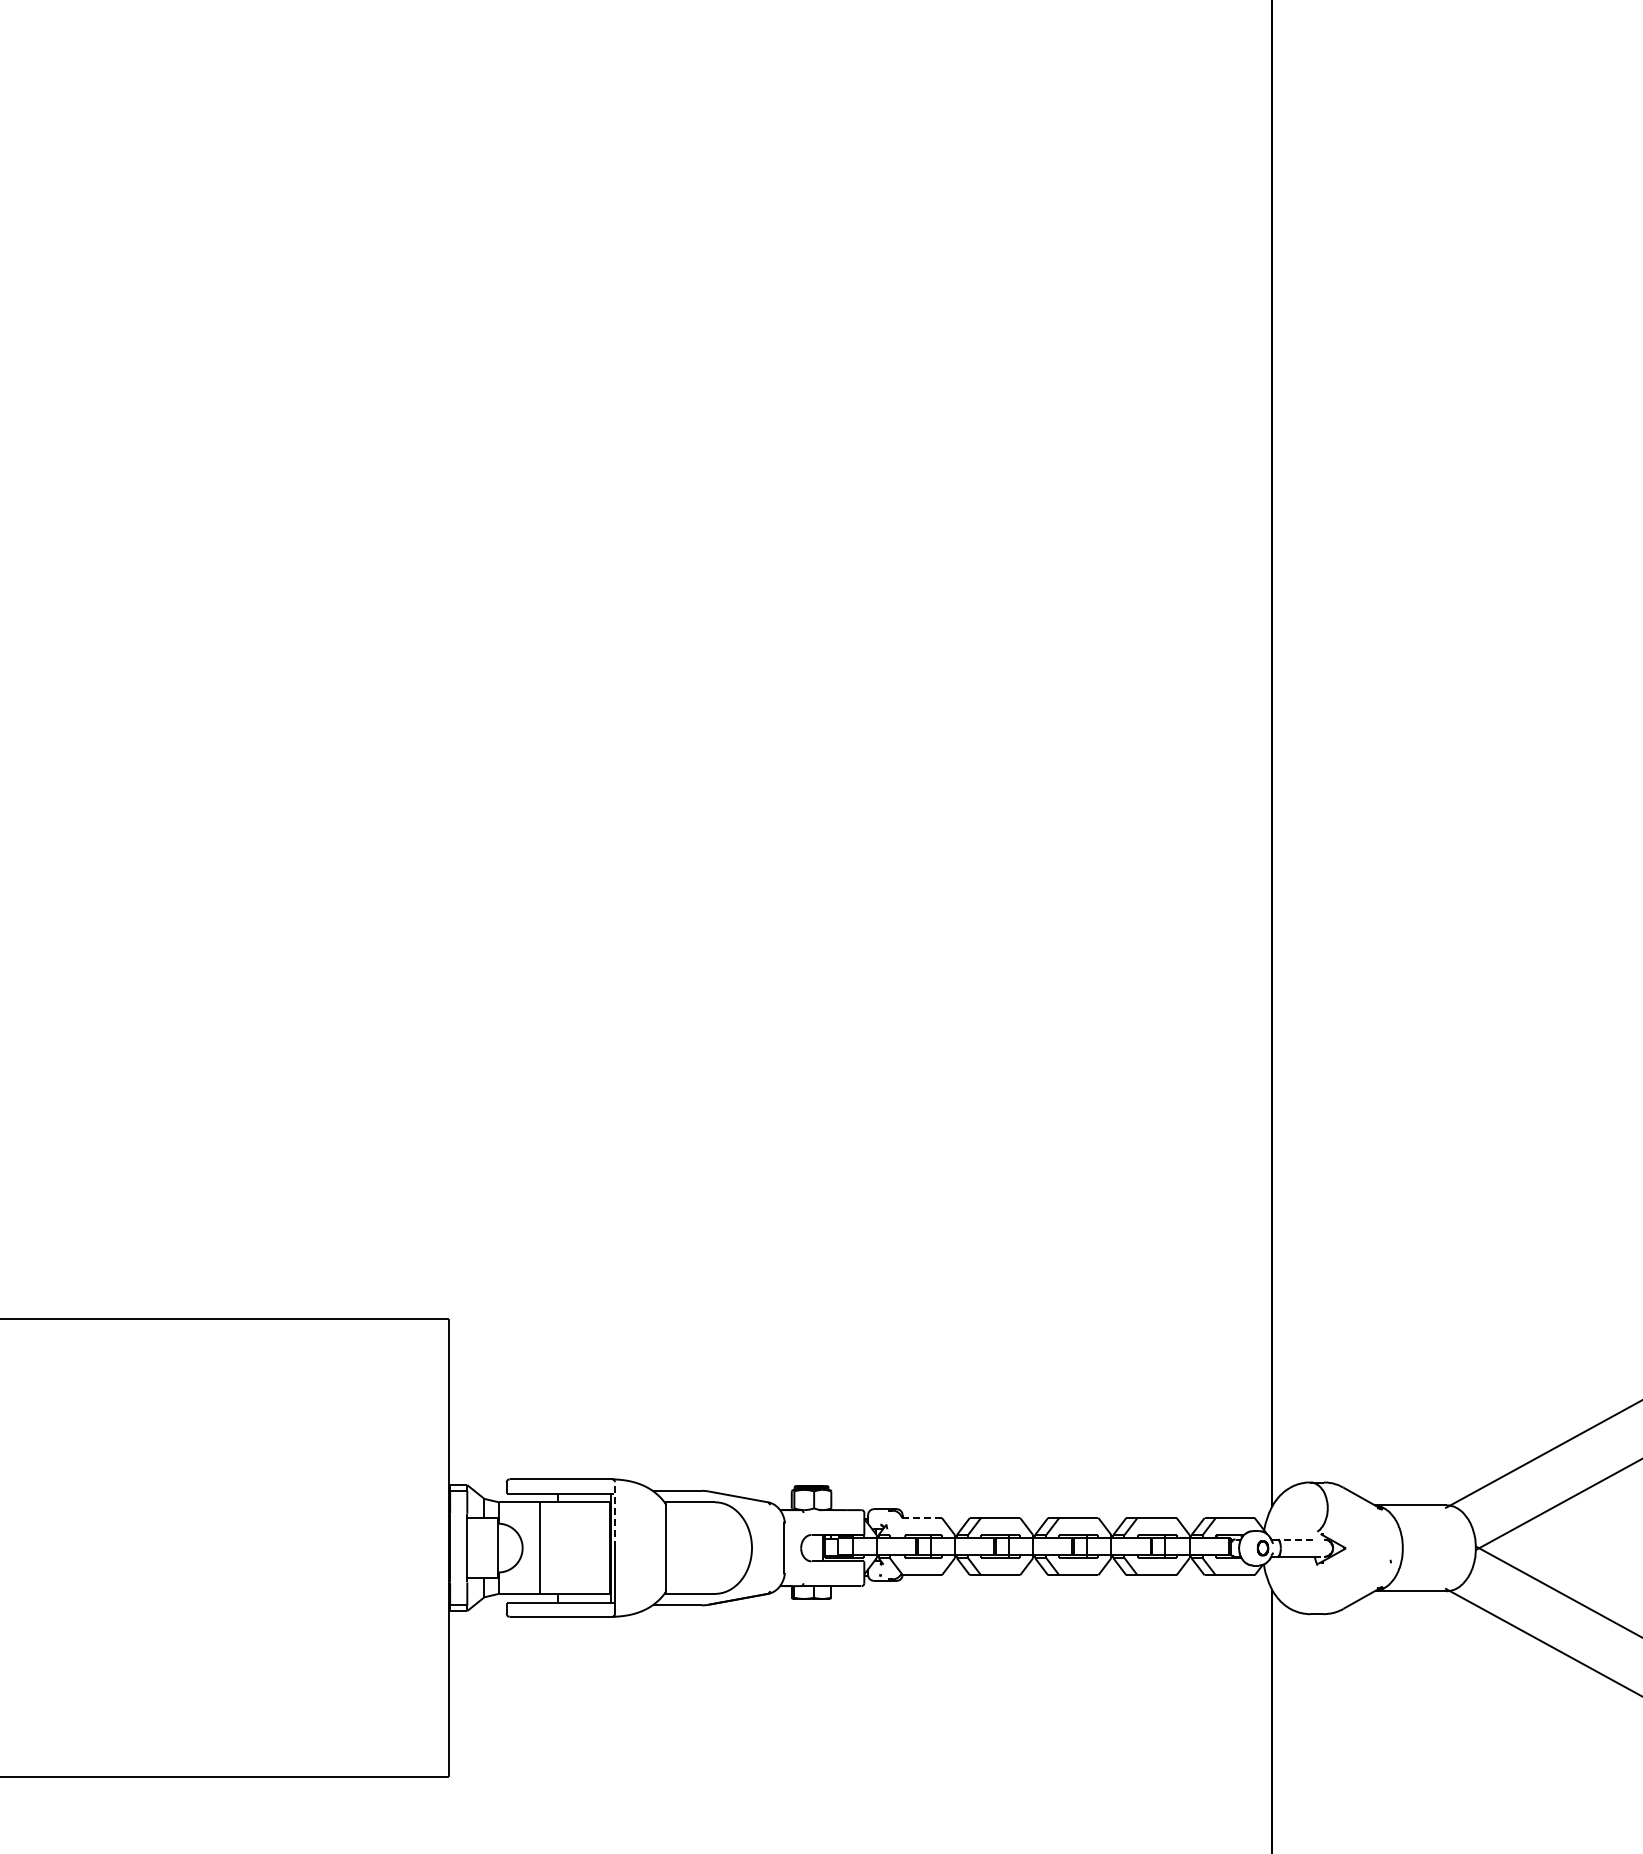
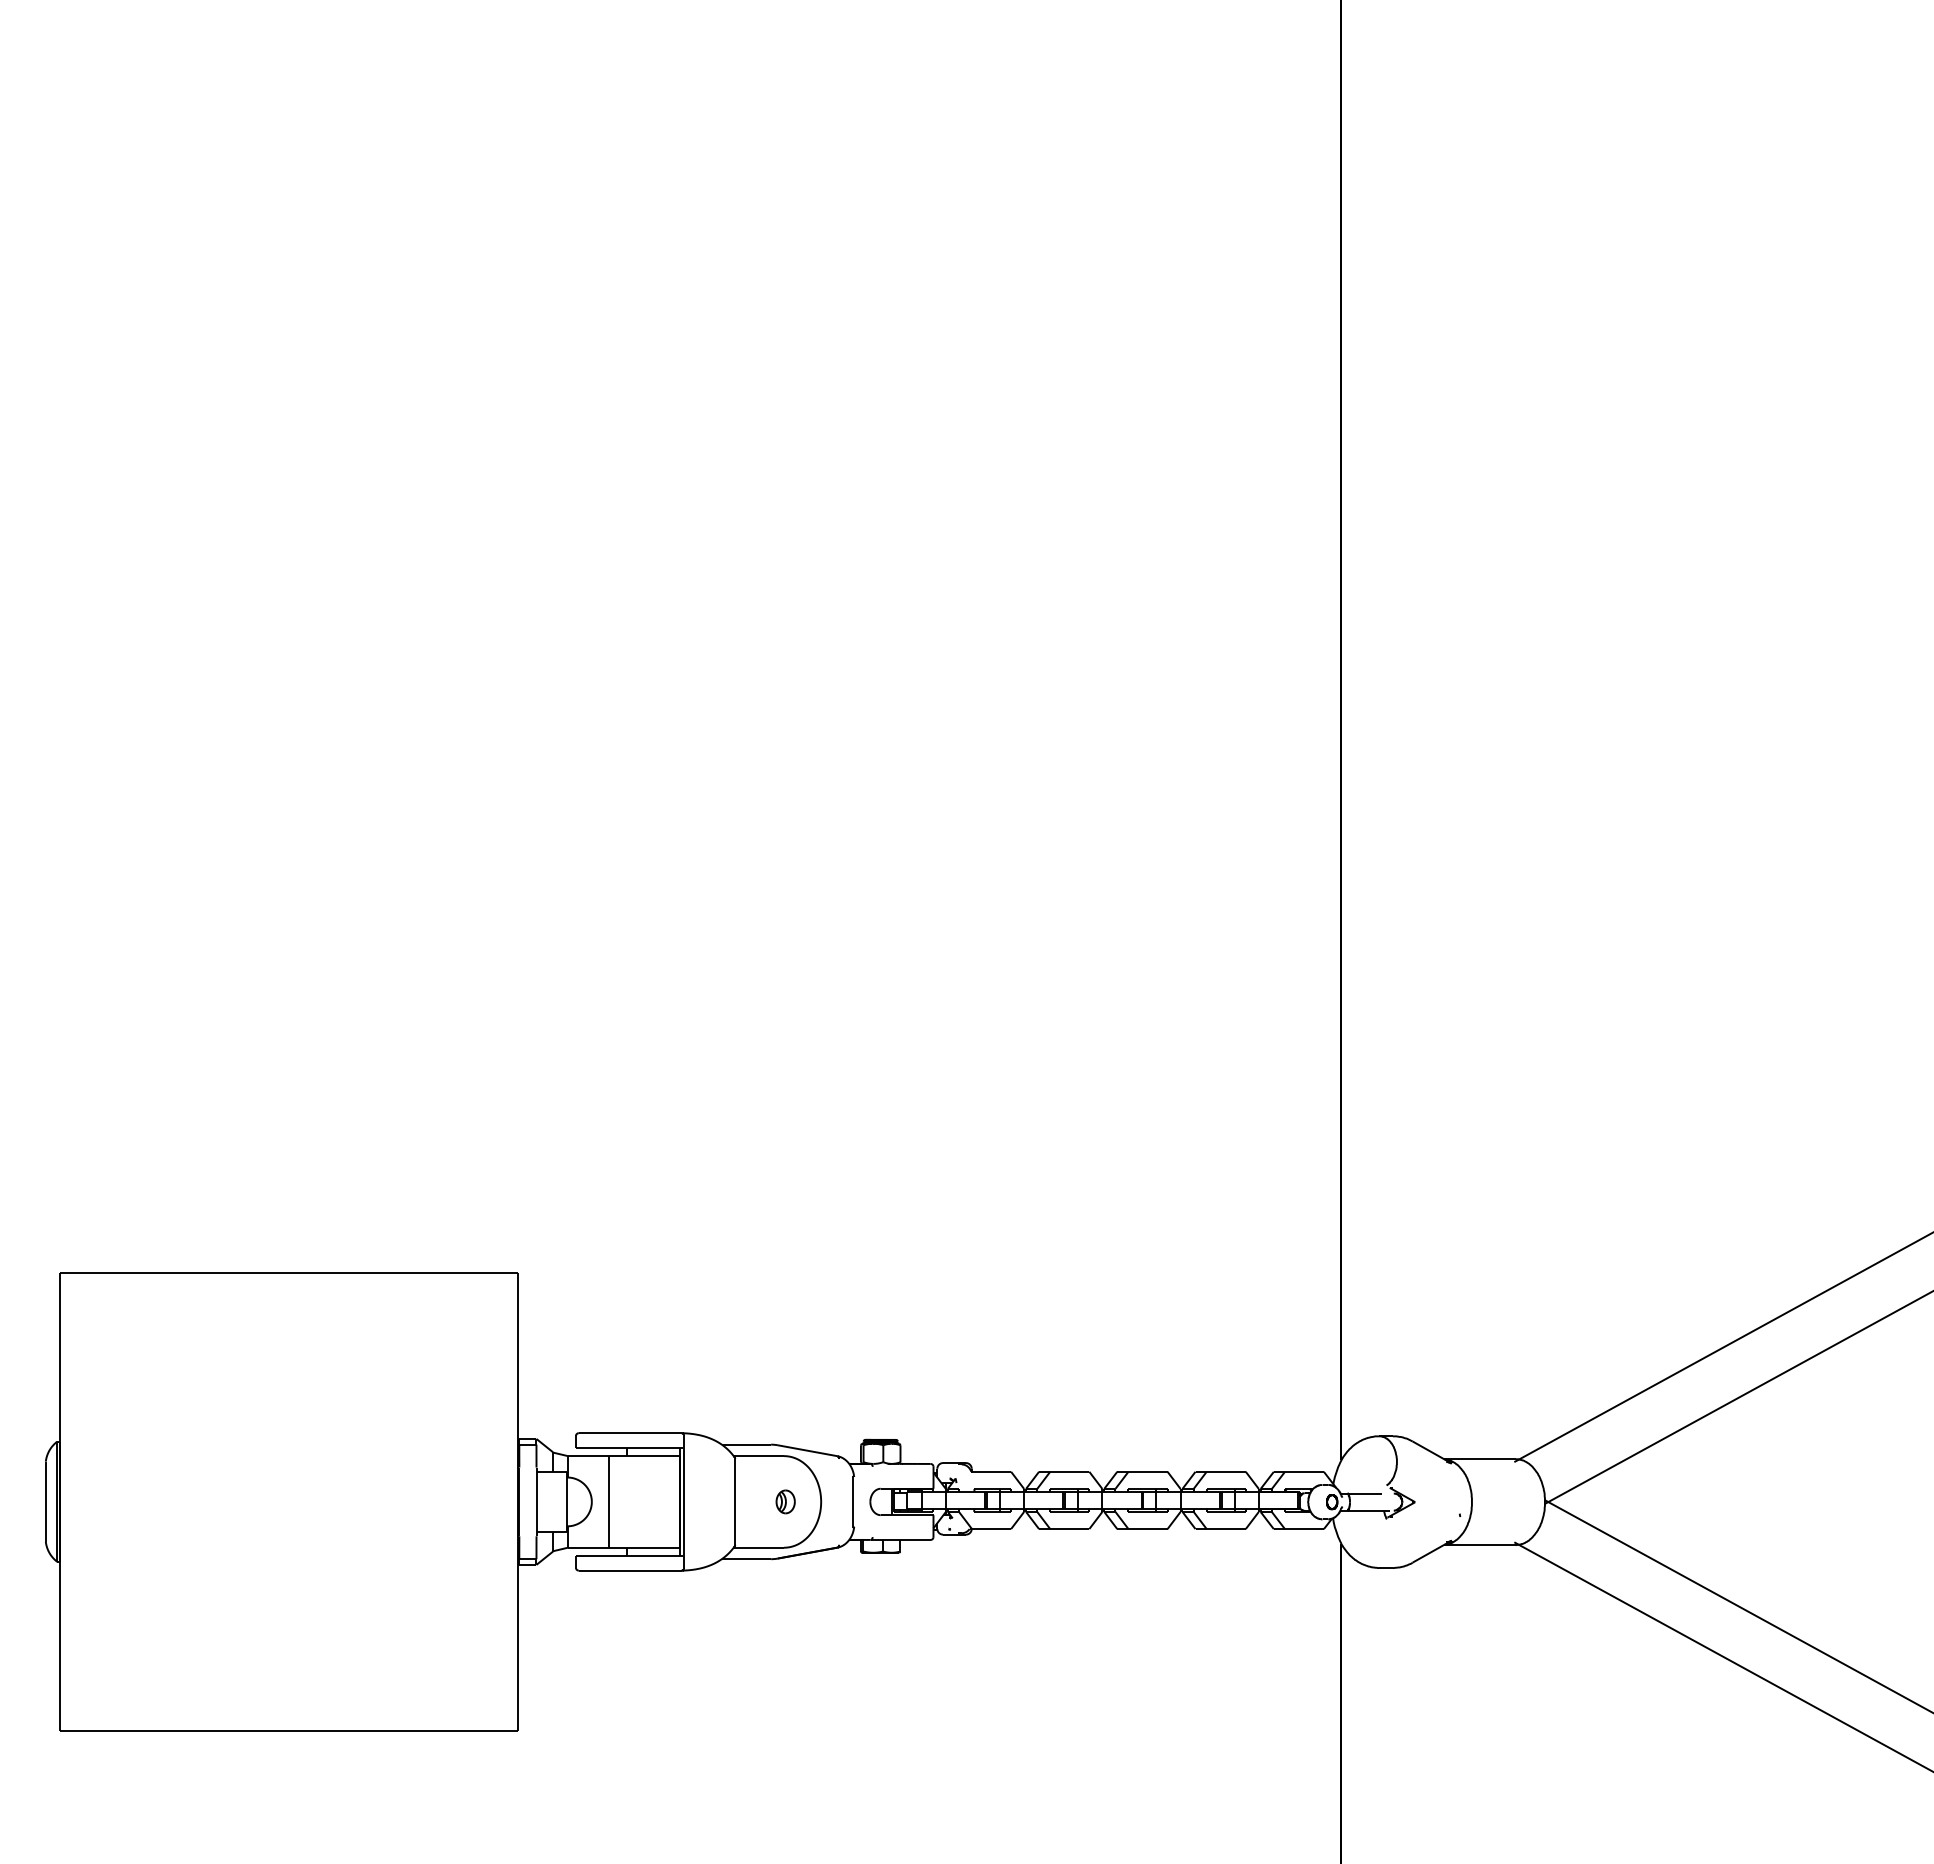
line: (615, 1515) -> (684, 1469), dashed -> solid
line: (922, 1517) -> (991, 1471), dashed -> solid
line: (1295, 1539) -> (1364, 1493), dashed -> solid
part: (716, 1547) -> (785, 1501), added

